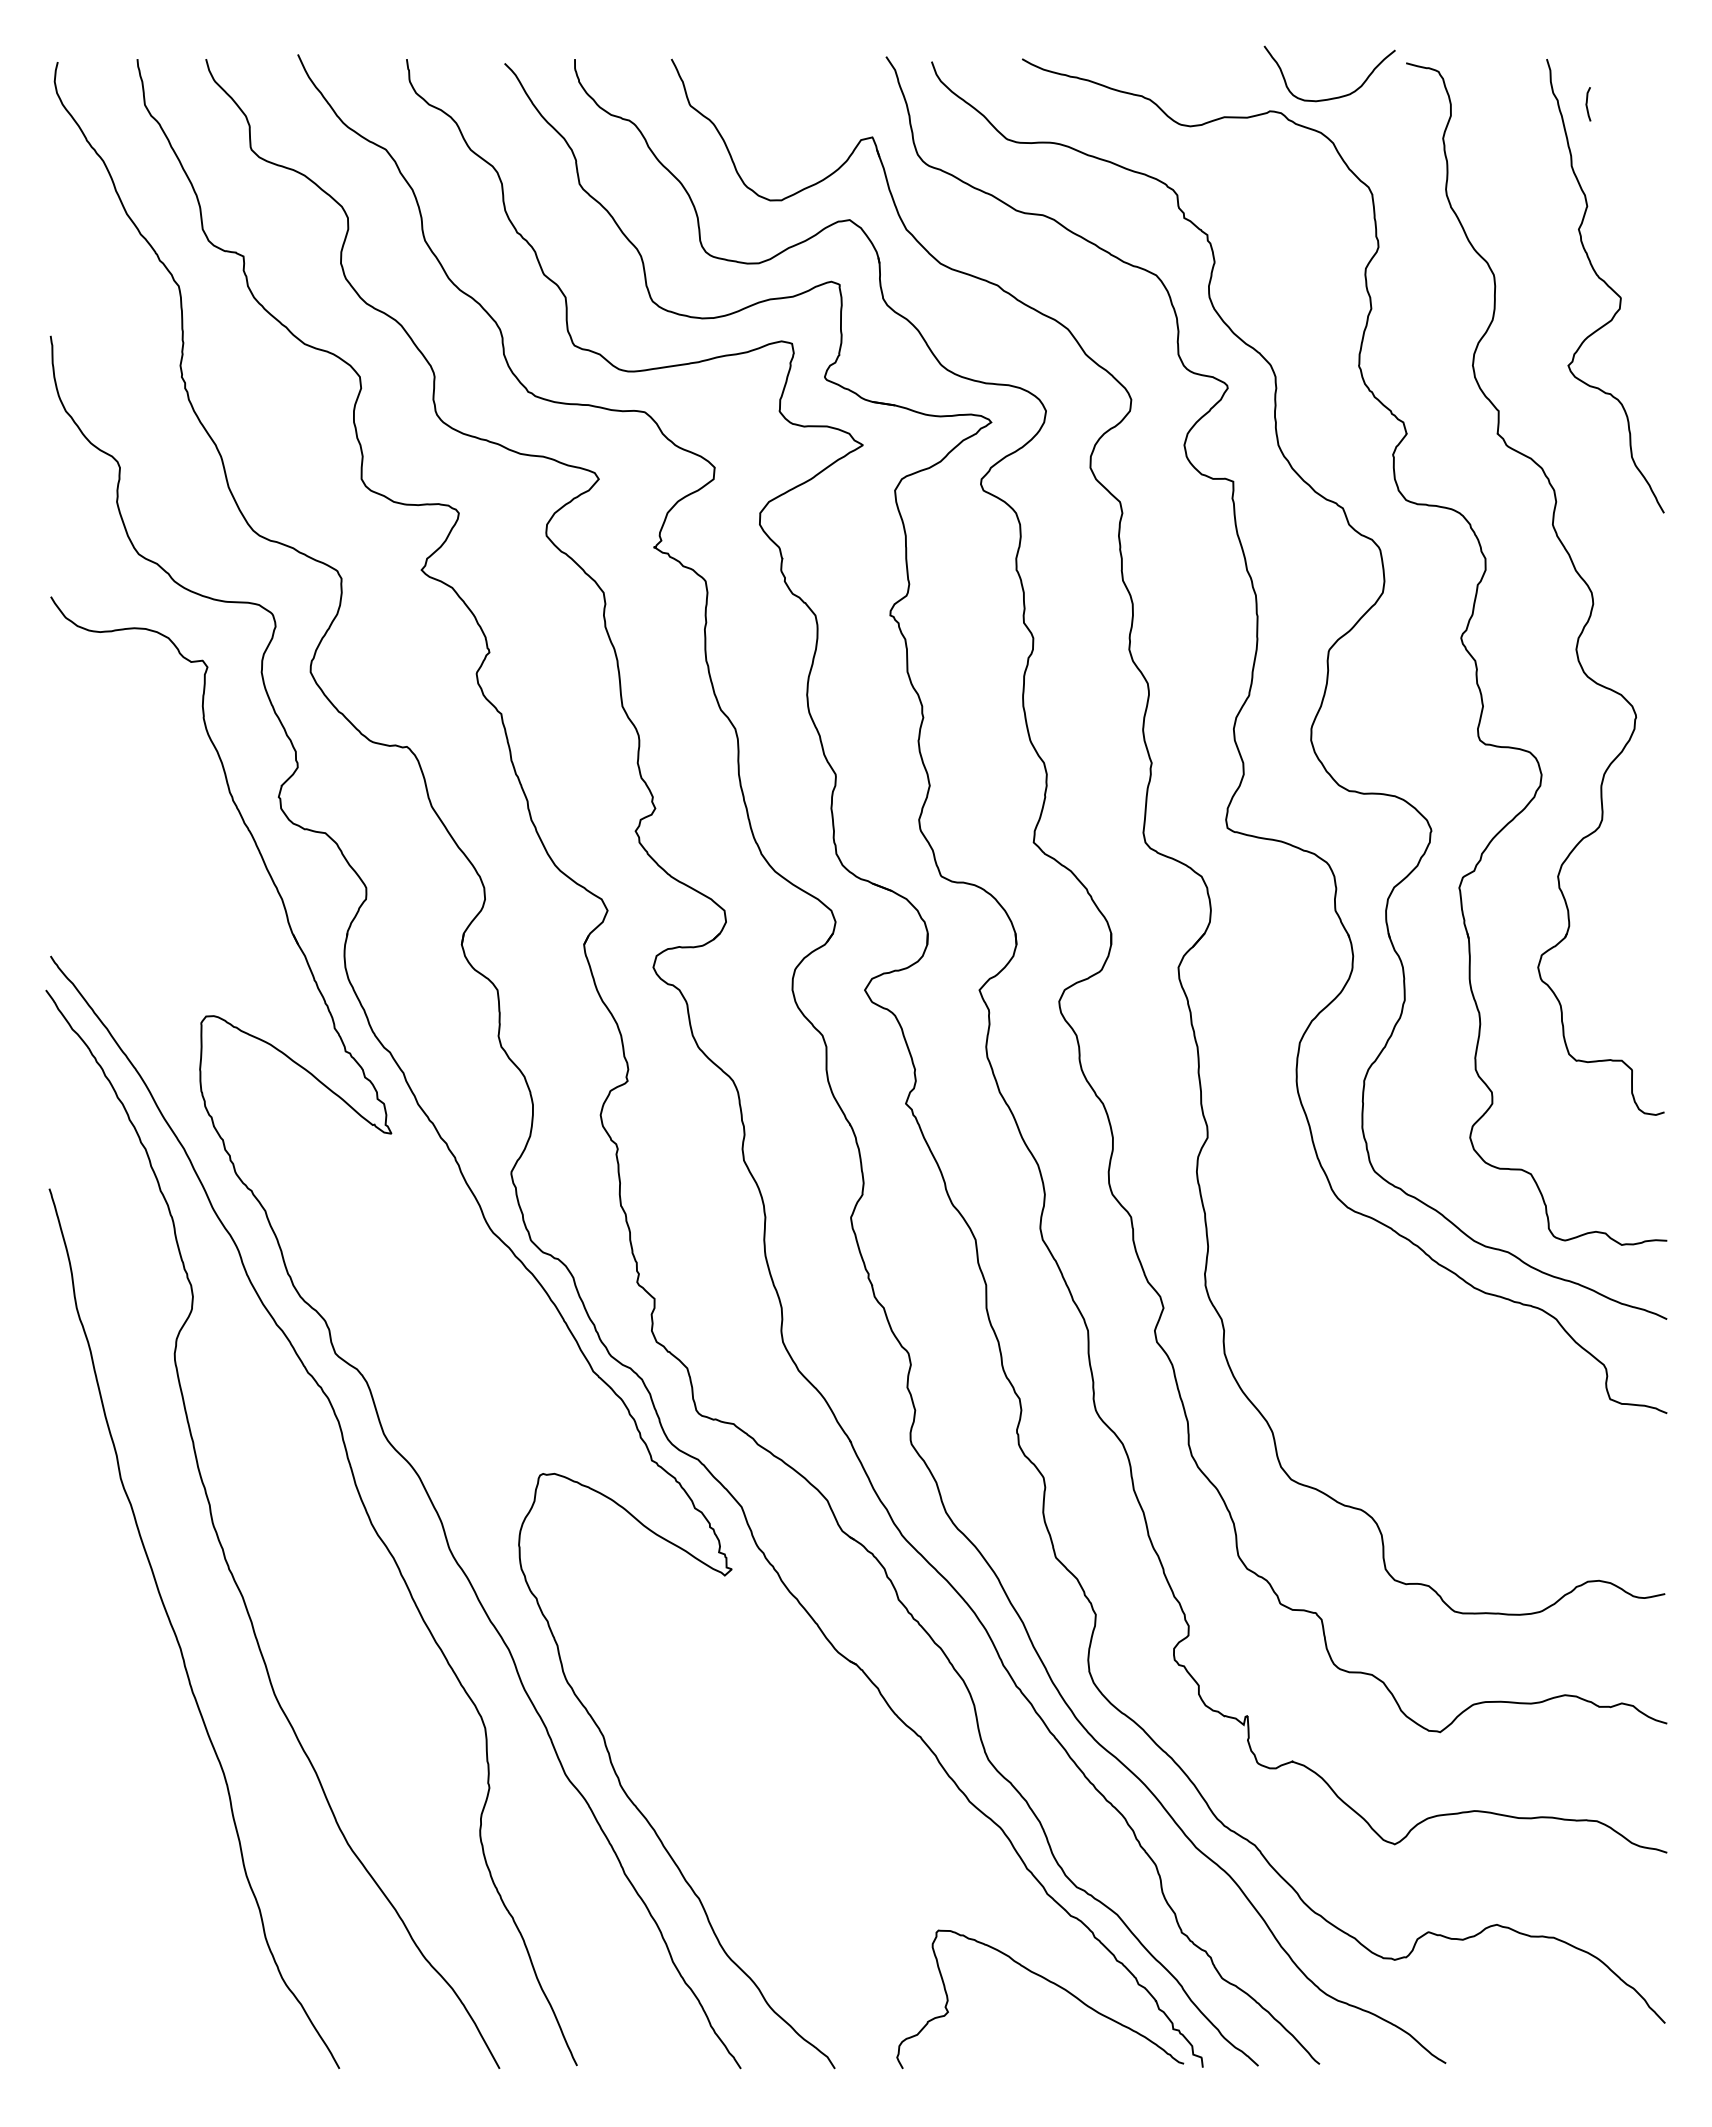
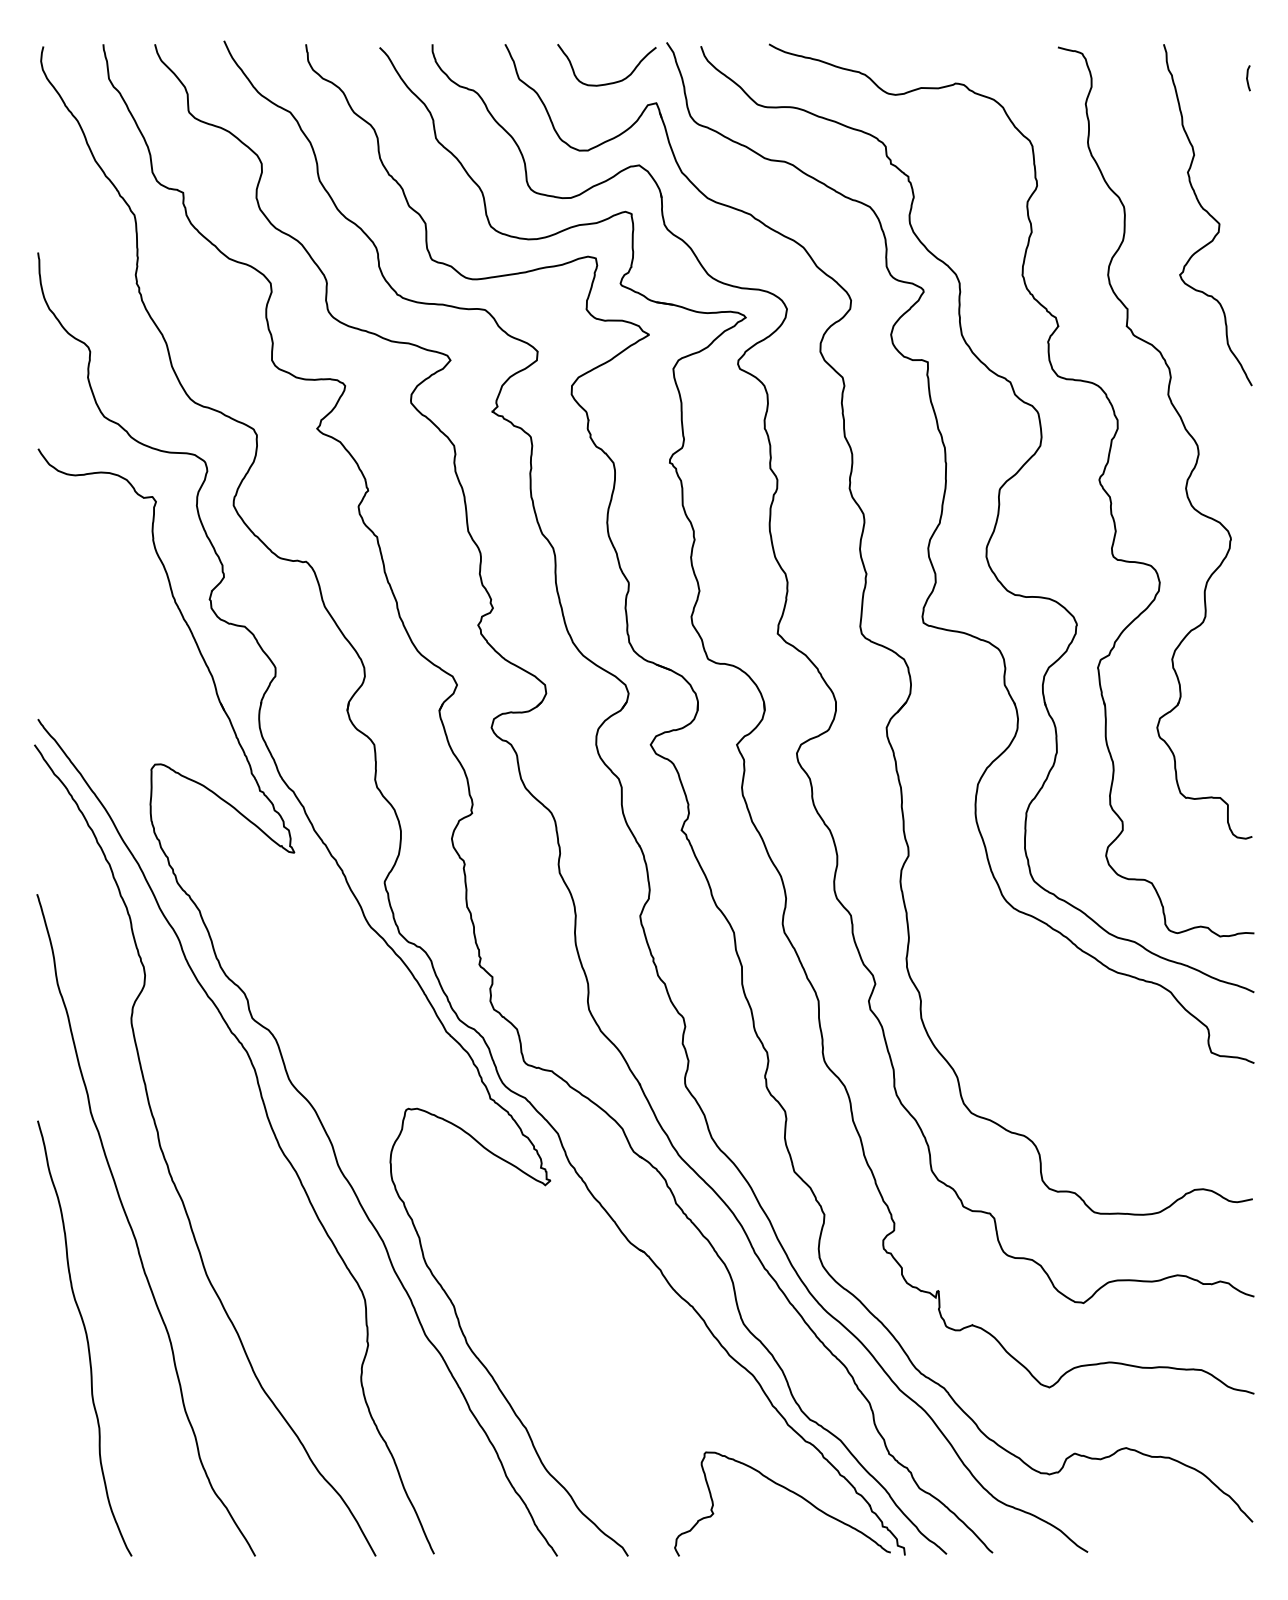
curve: (1332, 97) -> (609, 82), moved
curve: (1587, 104) -> (1247, 78), moved
curve: (114, 1777) -> (86, 1337), added

